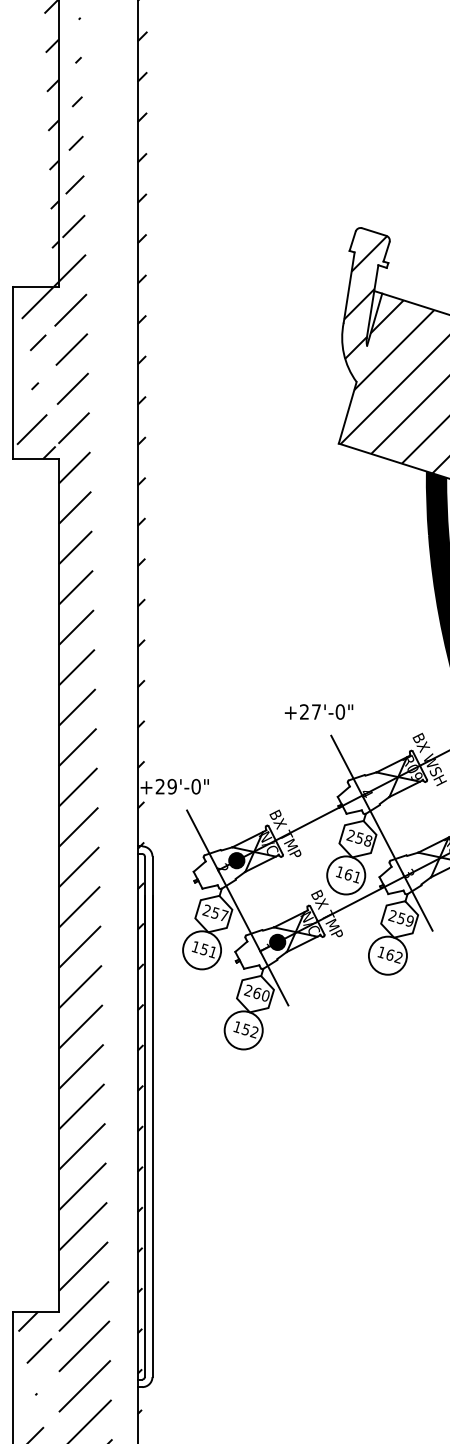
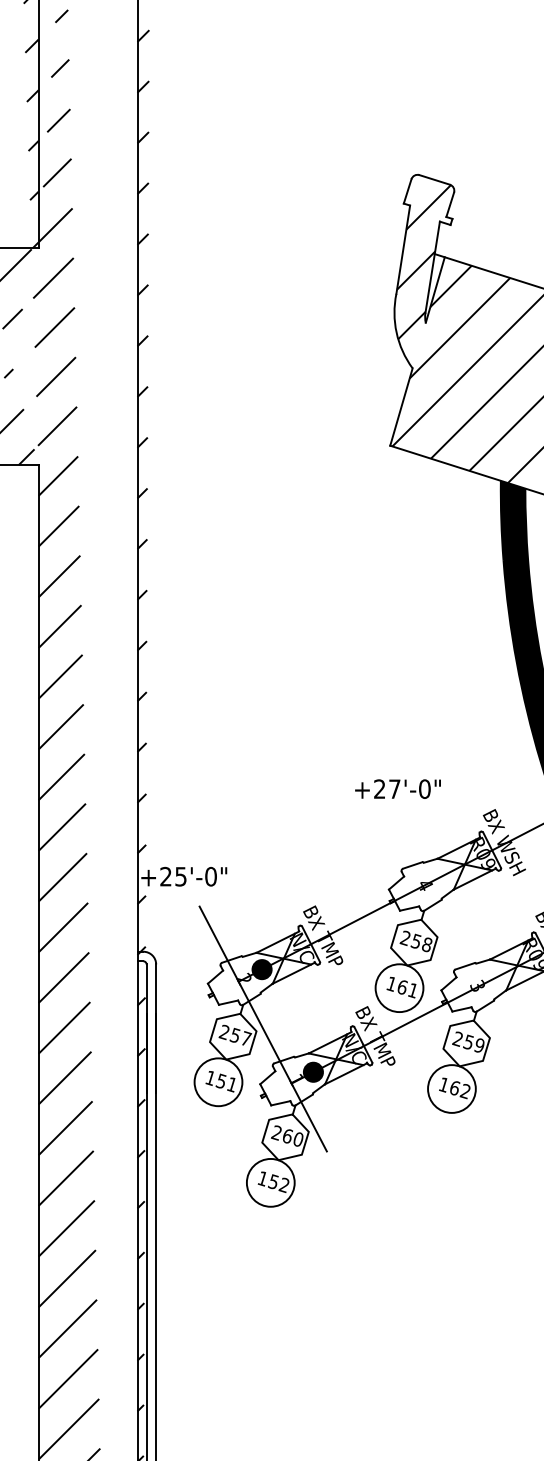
text: (318, 711) -> (397, 788), moved
text: (171, 786) -> (180, 876), +29'-0" -> +25'-0"
line: (381, 832) -> (443, 934), removed

